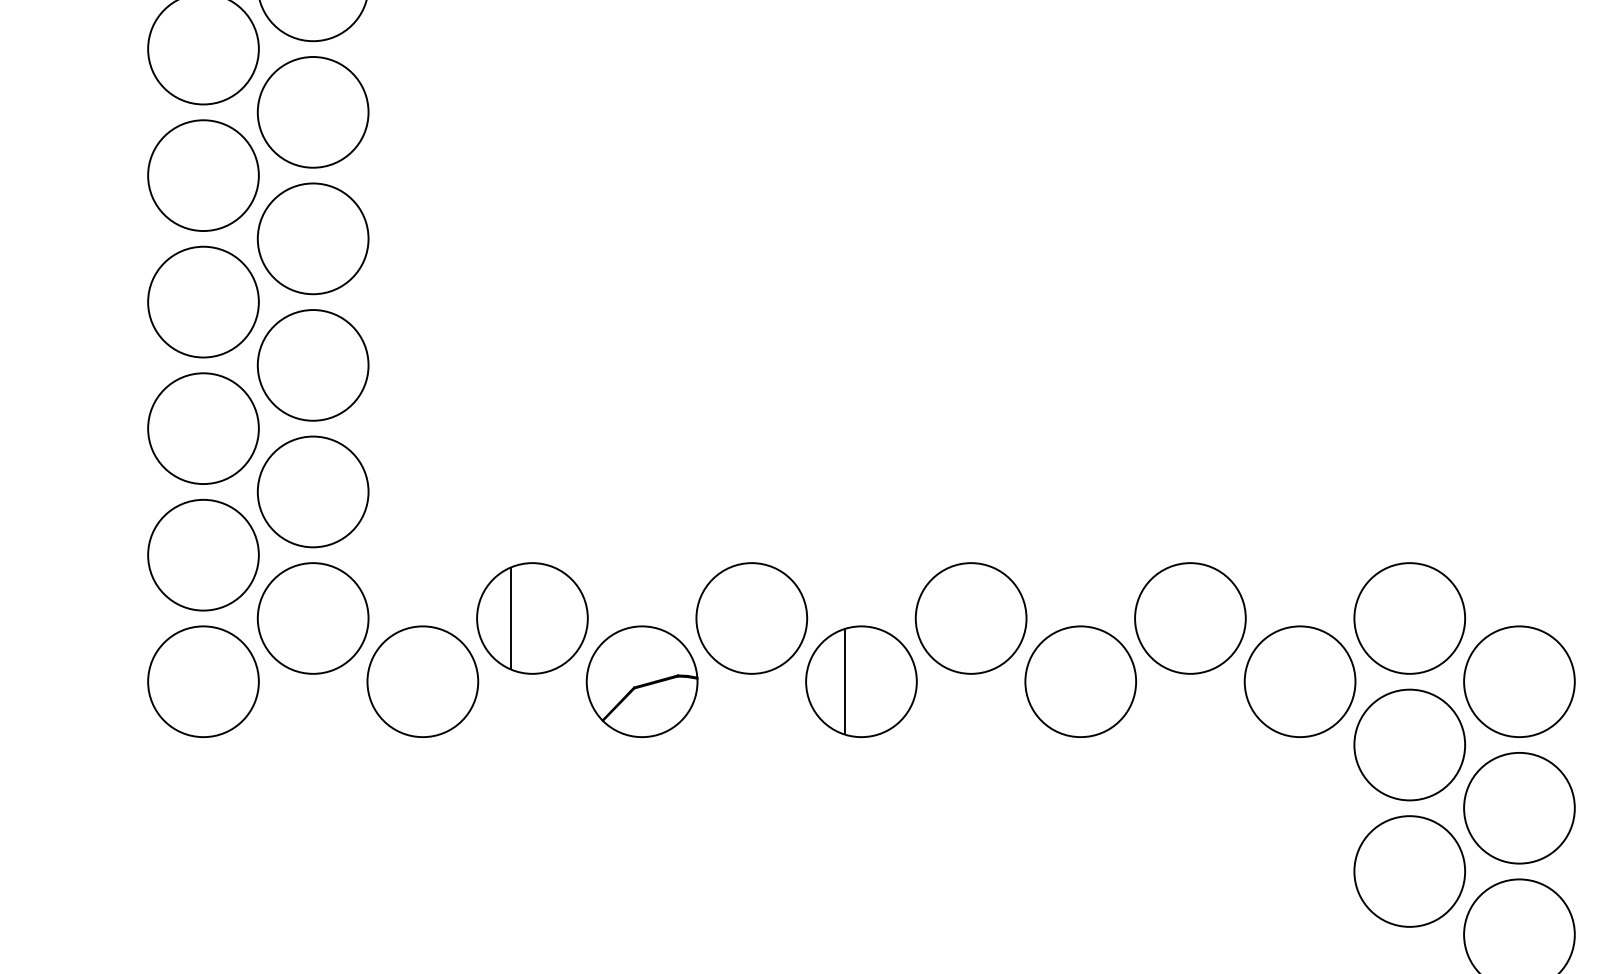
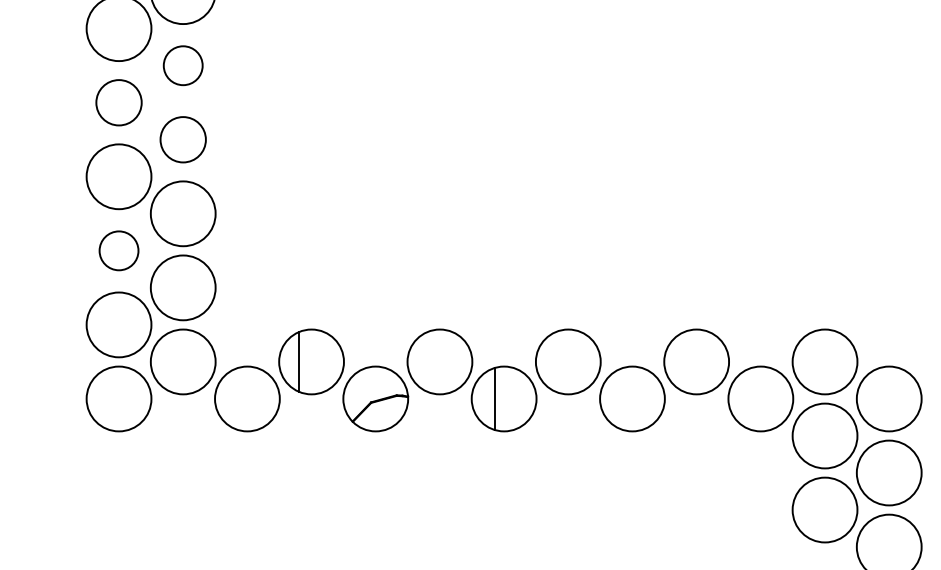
circle: (311, 111) -> (182, 65), size x0.6
circle: (202, 175) -> (118, 102), size x0.7
circle: (311, 238) -> (182, 139), size x0.7
circle: (202, 428) -> (118, 250), size x0.6

